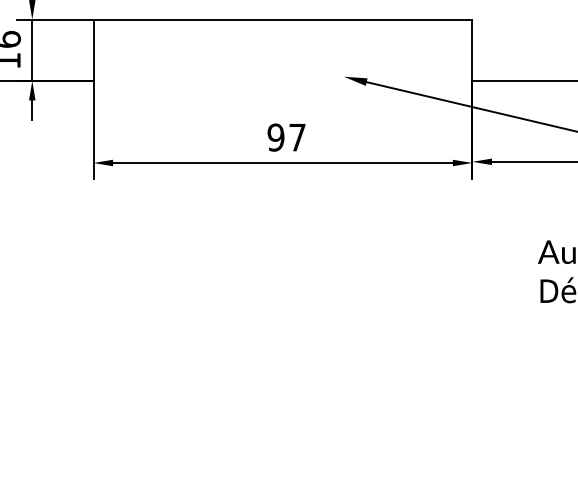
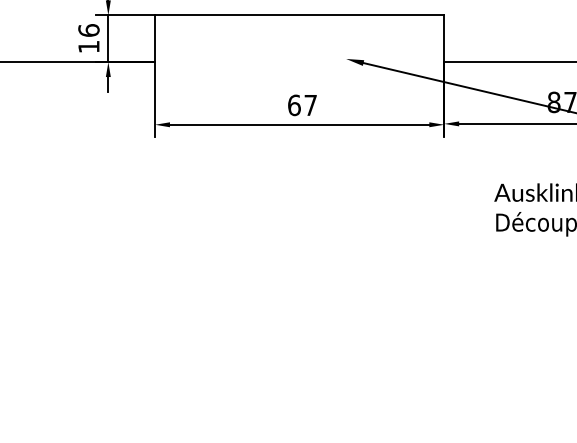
text: (276, 137) -> (294, 105), 97 -> 67

